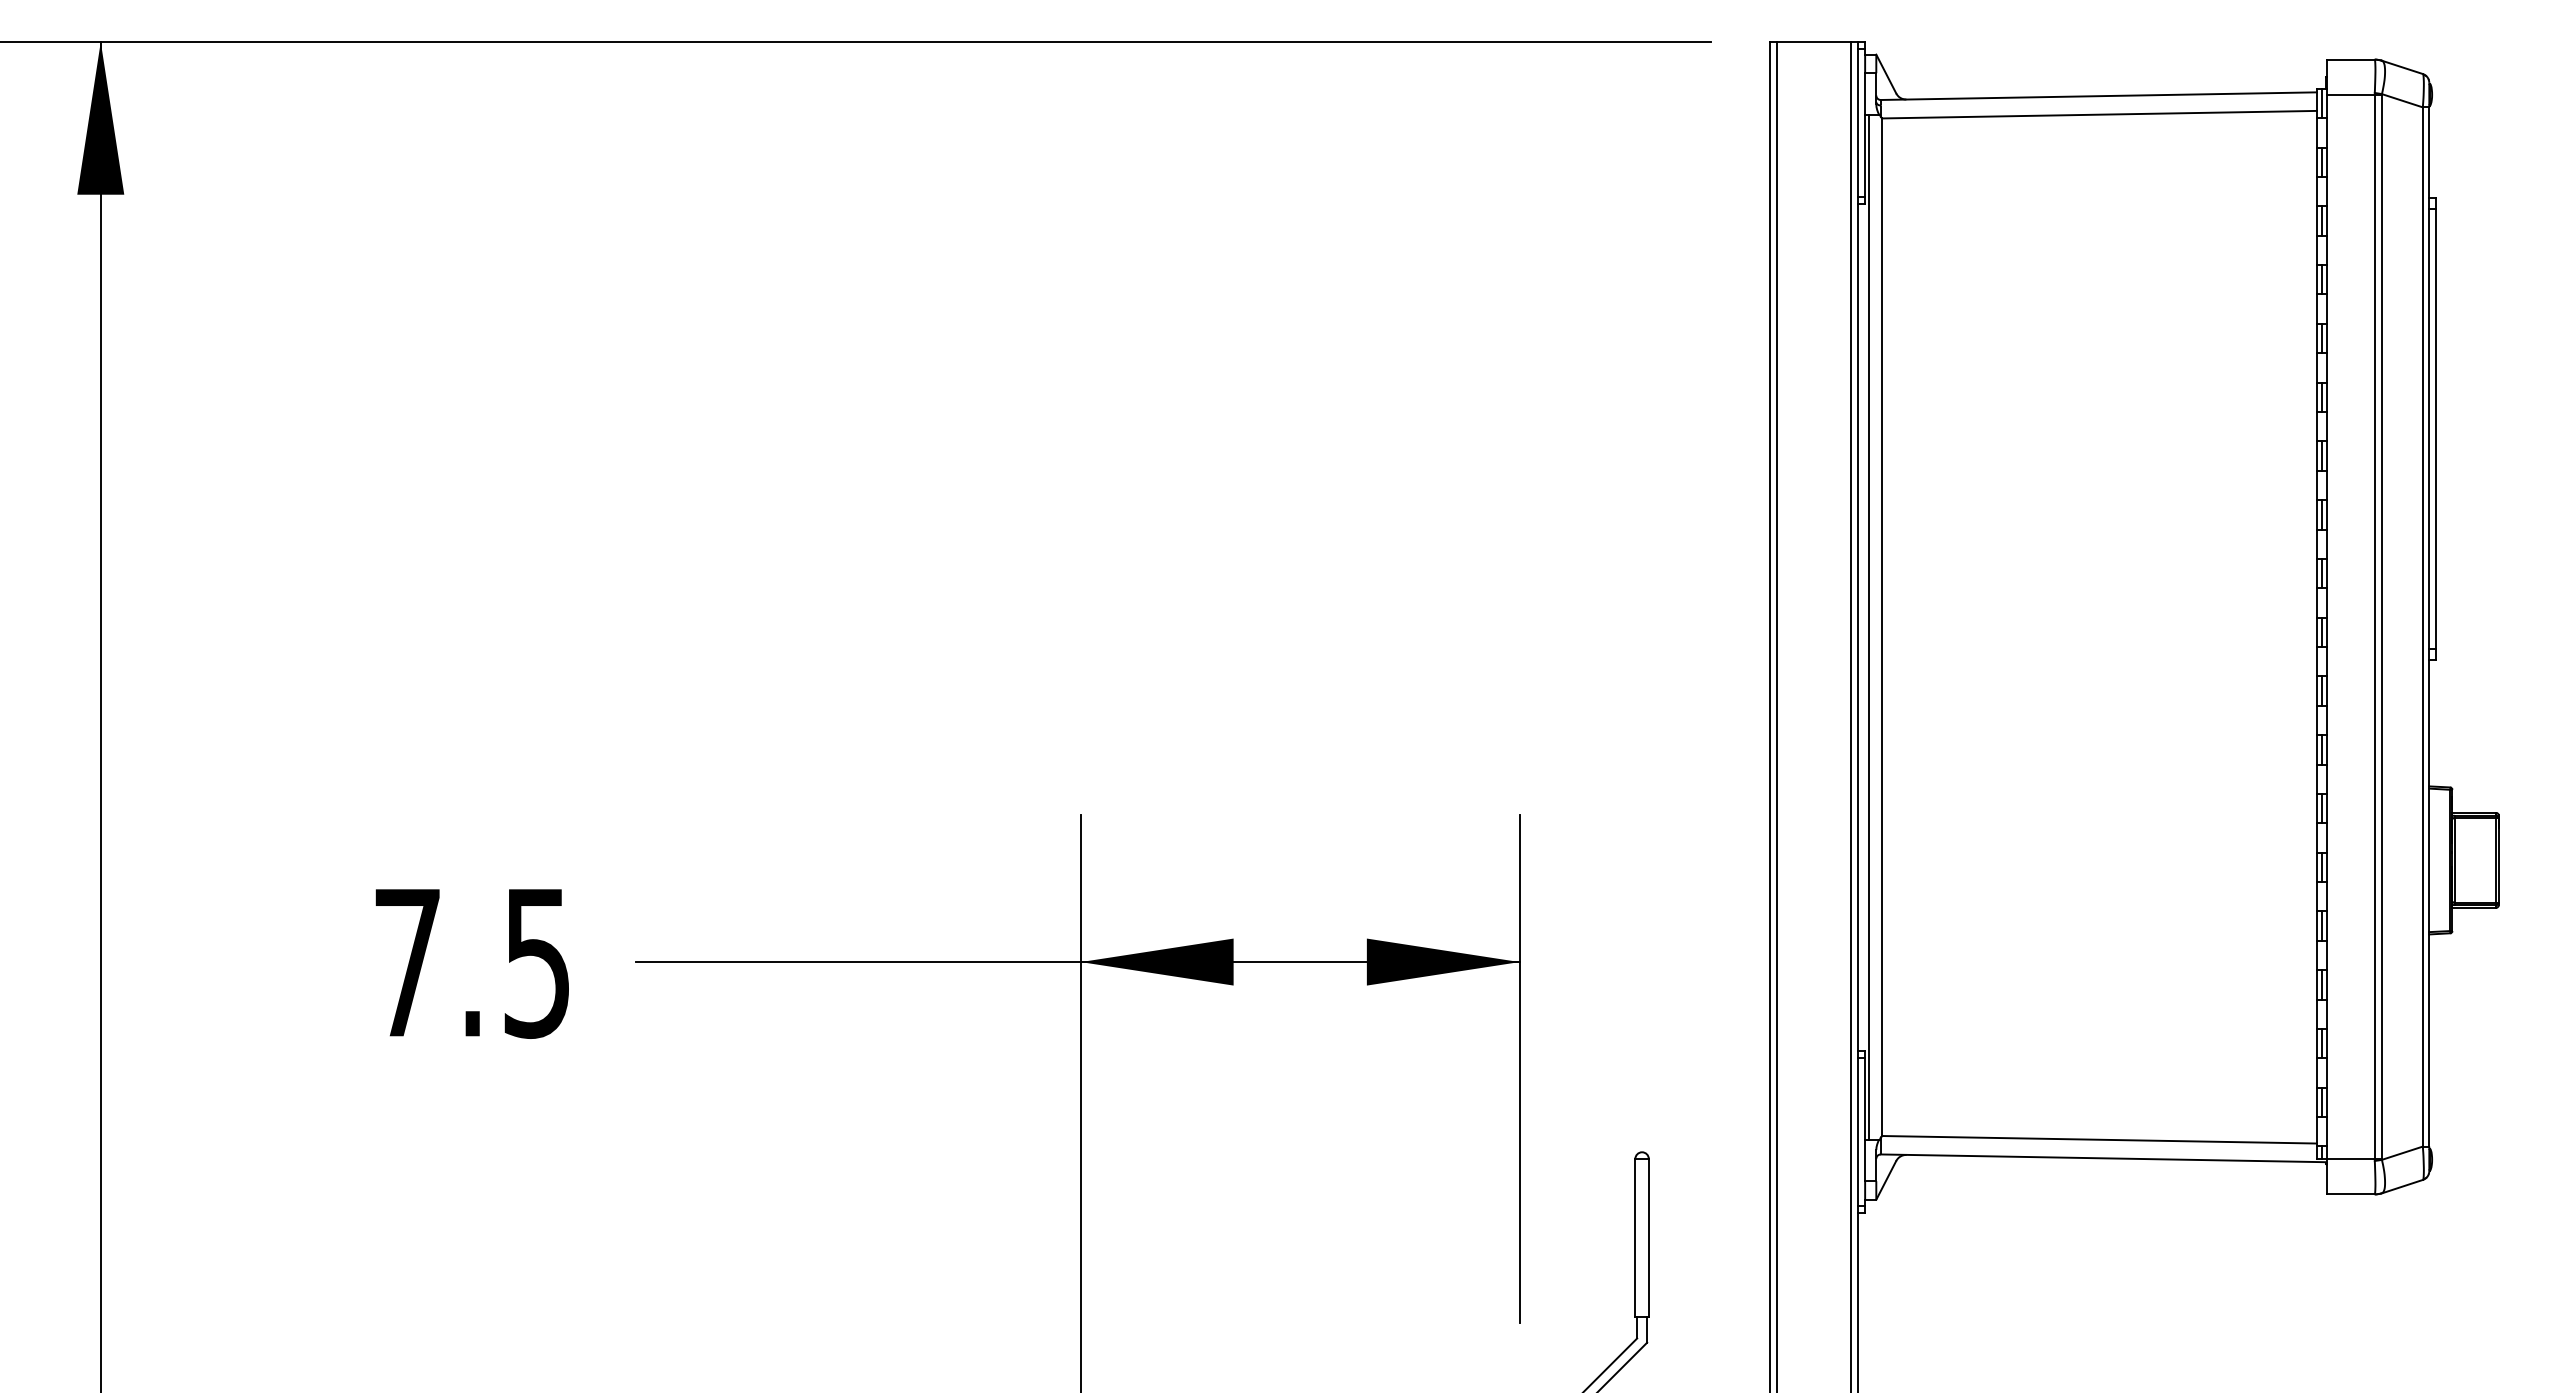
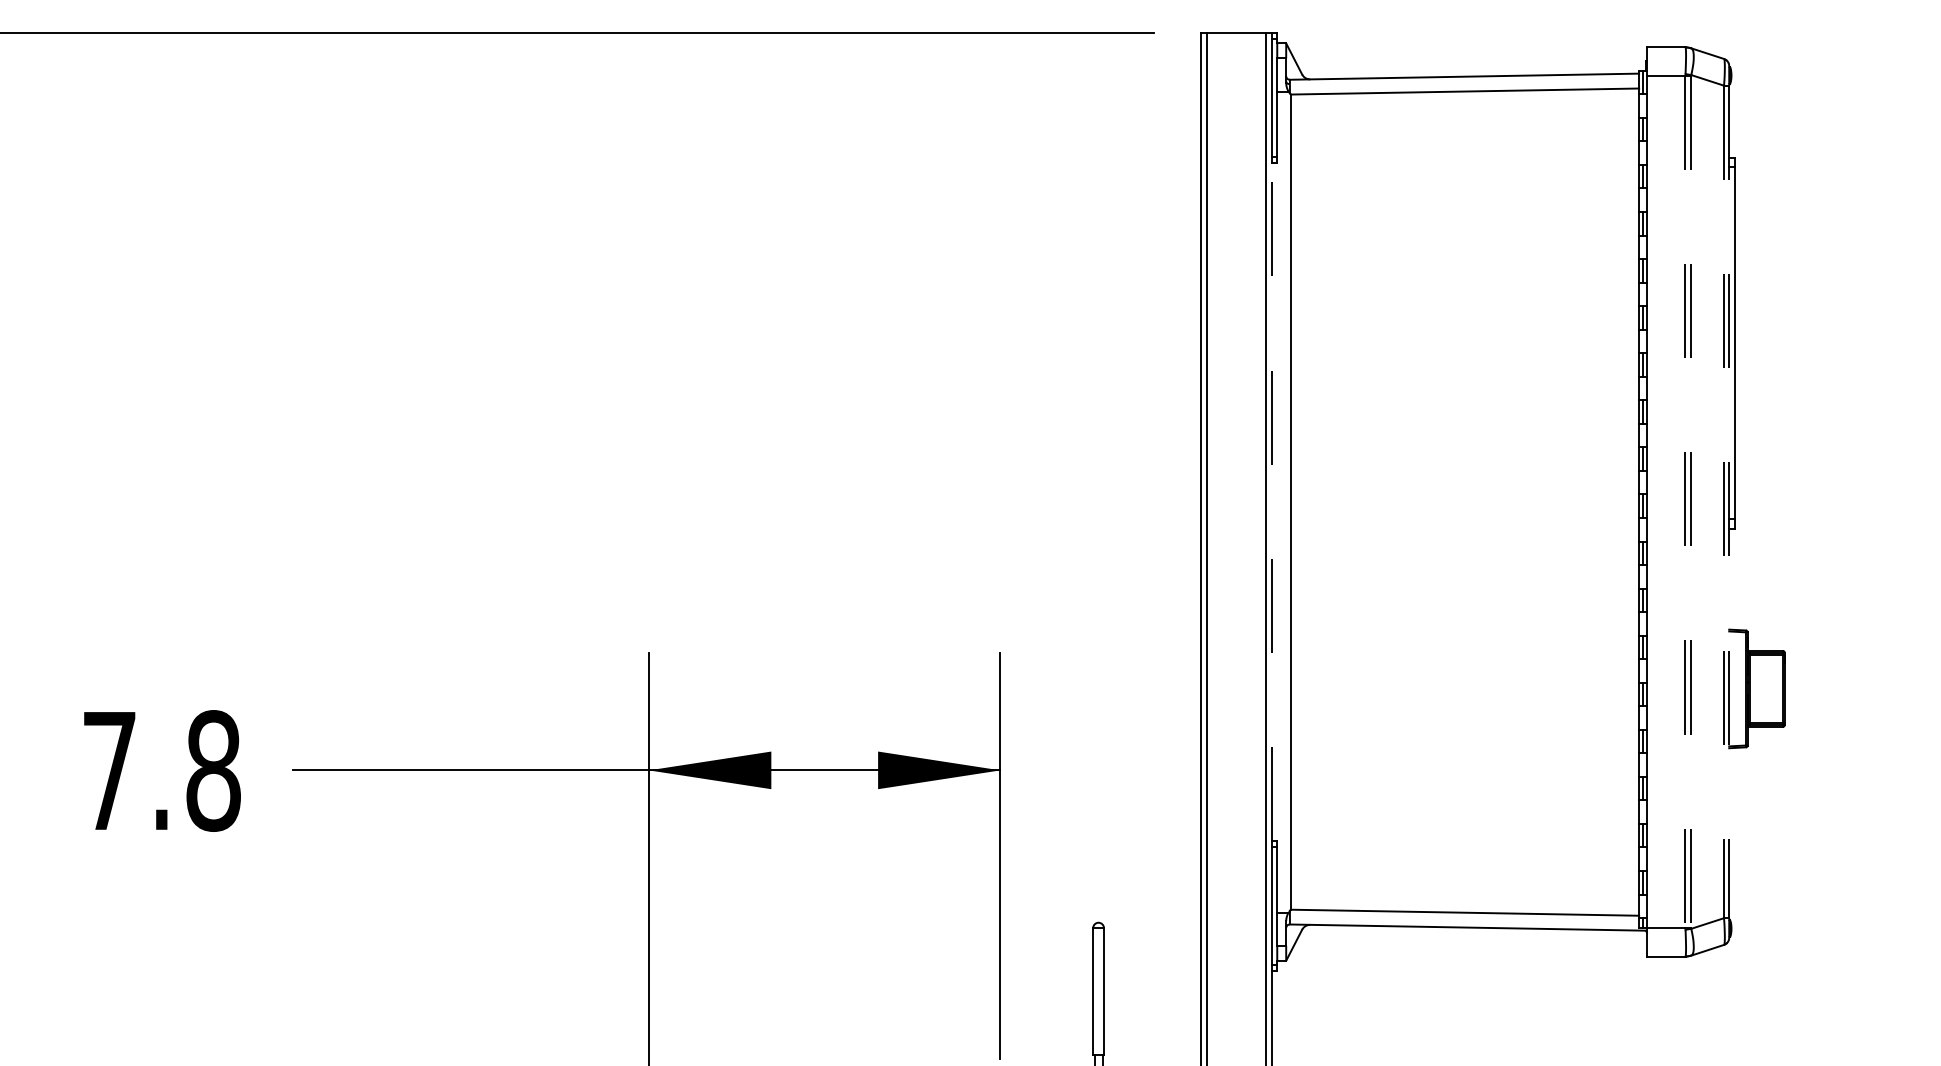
line: (1858, 626) -> (1271, 501), solid -> dashed
line: (1868, 626) -> (1279, 501), removed
line: (2422, 626) -> (1723, 501), solid -> dashed
line: (2429, 626) -> (1729, 501), solid -> dashed
line: (2374, 627) -> (1685, 502), solid -> dashed
line: (2381, 627) -> (1690, 502), solid -> dashed
text: (537, 962) -> (213, 770), 7.5 -> 7.8

